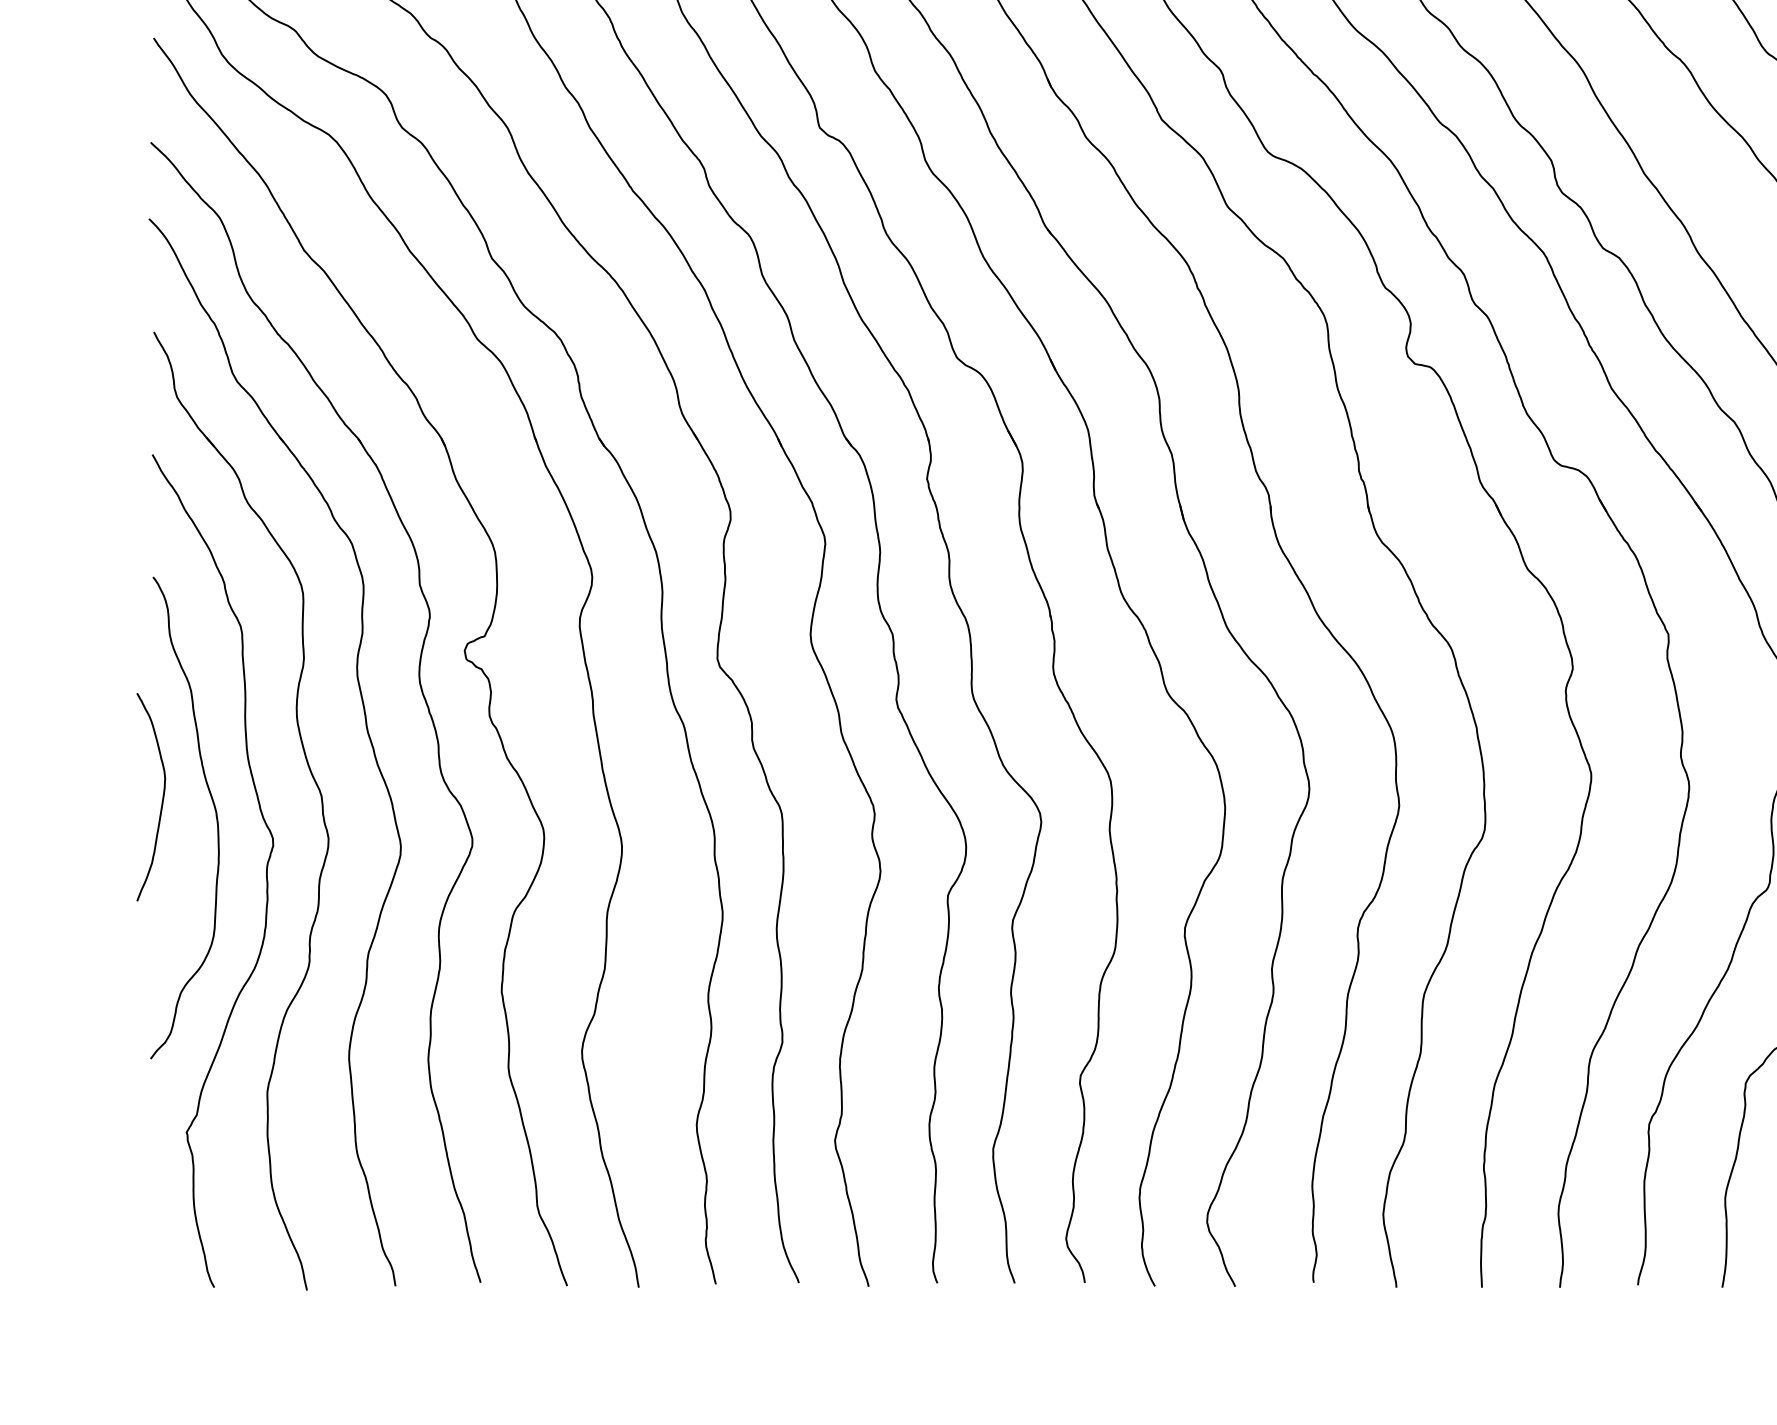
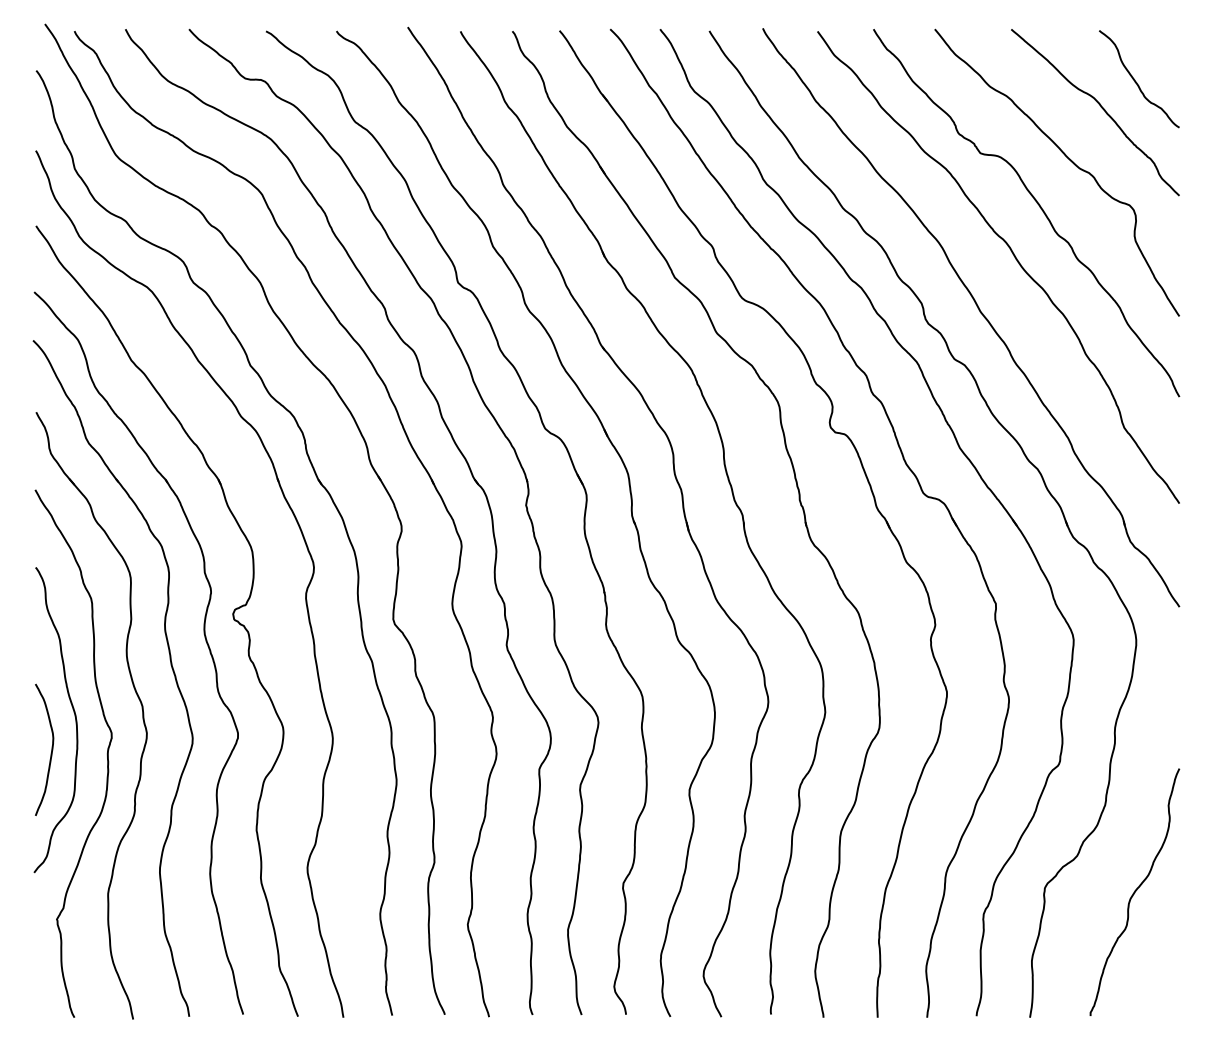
curve: (162, 796) -> (51, 749), moved

